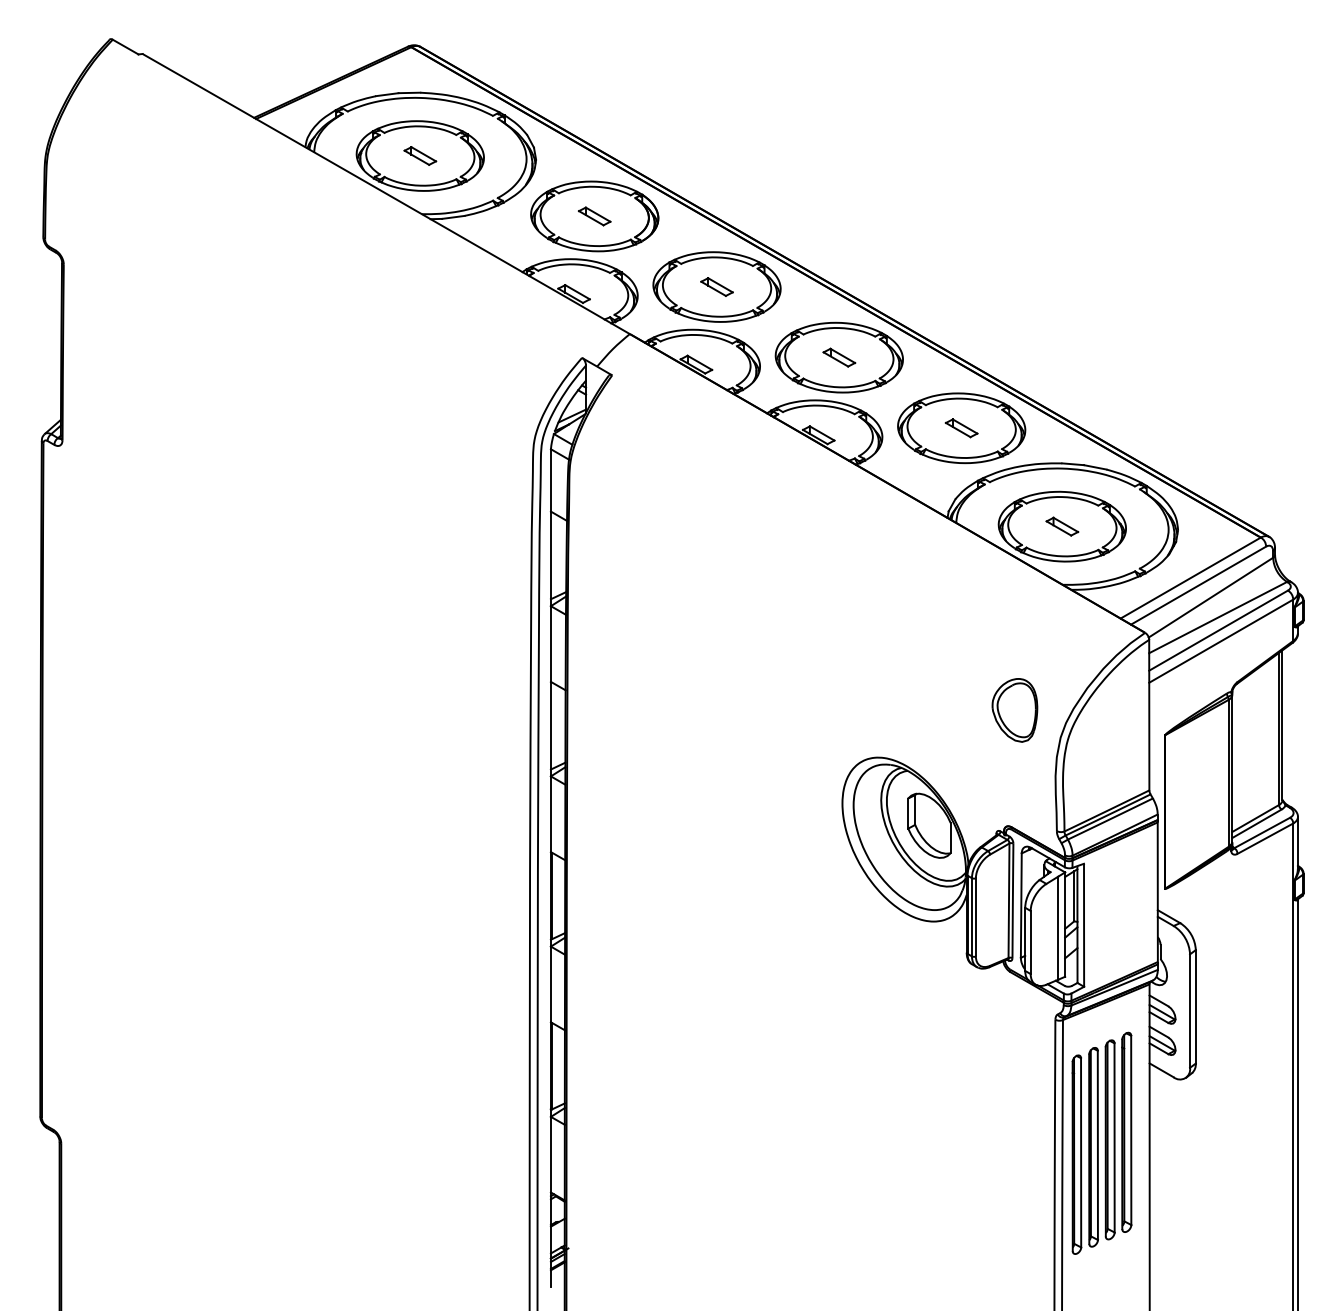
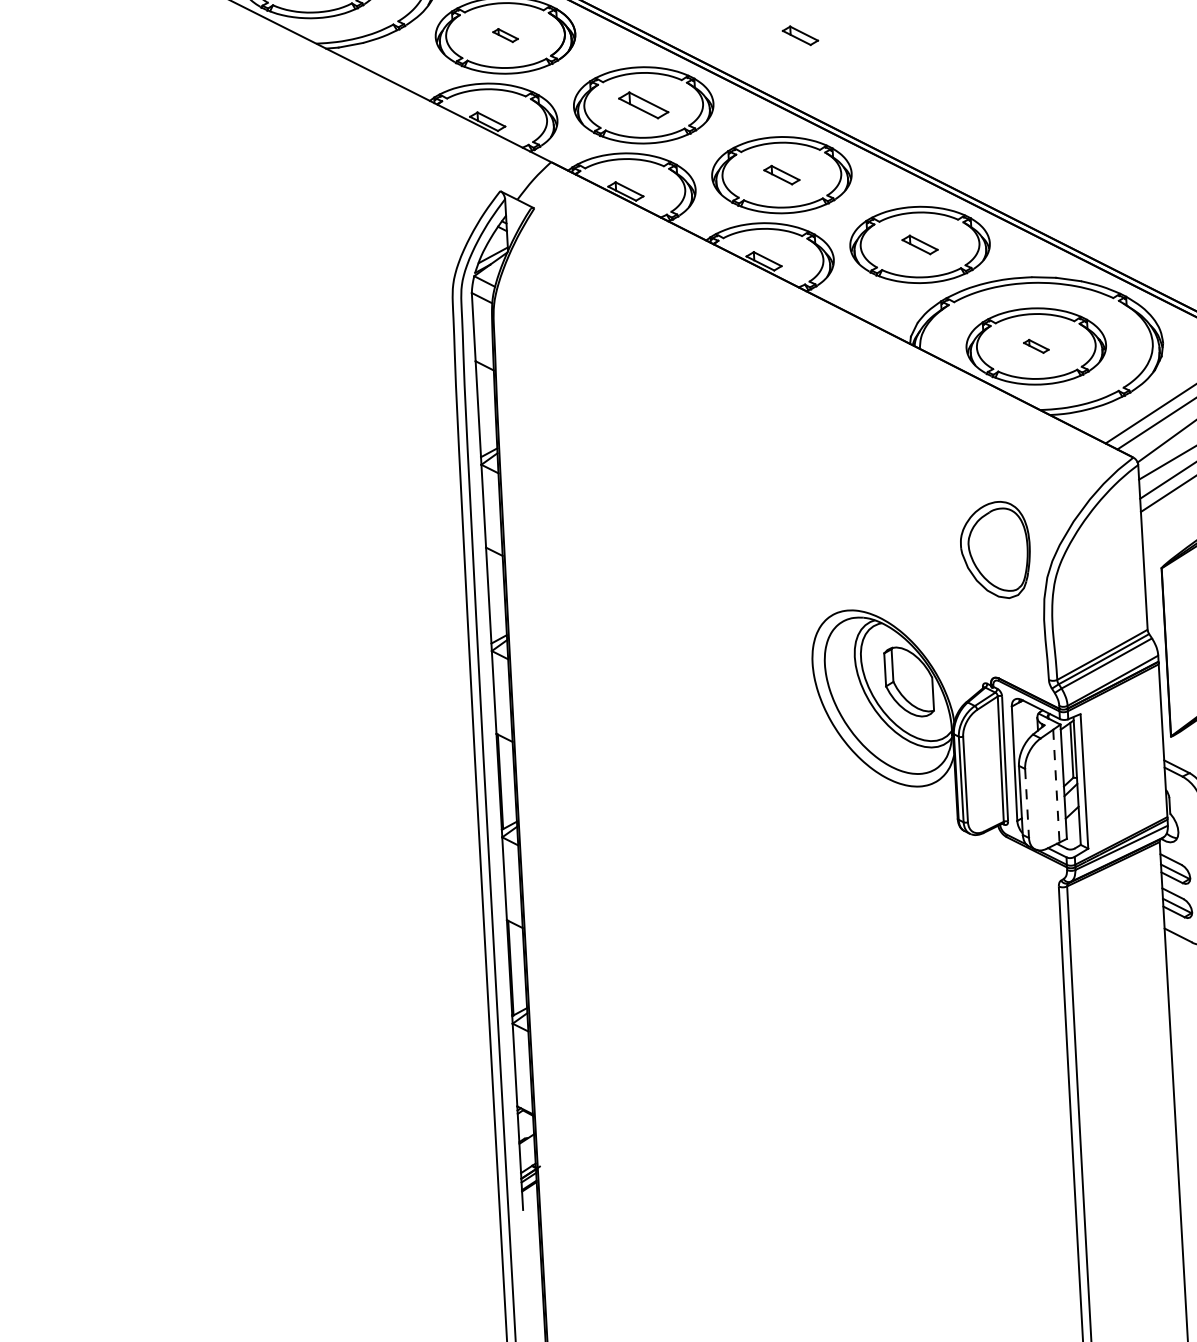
part: (594, 216) -> (505, 35), size x0.7
part: (863, 231) -> (800, 35), added
part: (716, 286) -> (643, 104), size x1.4
part: (1062, 526) -> (1036, 346), size x0.7
part: (1014, 710) -> (995, 550), size x1.4
line: (1058, 928) -> (1056, 786), solid -> dashed
line: (1030, 942) -> (1026, 803), solid -> dashed
part: (1101, 1142) -> (1116, 1018), removed

